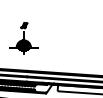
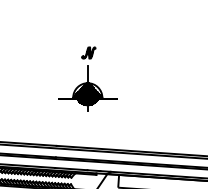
part: (23, 38) -> (87, 79), moved

